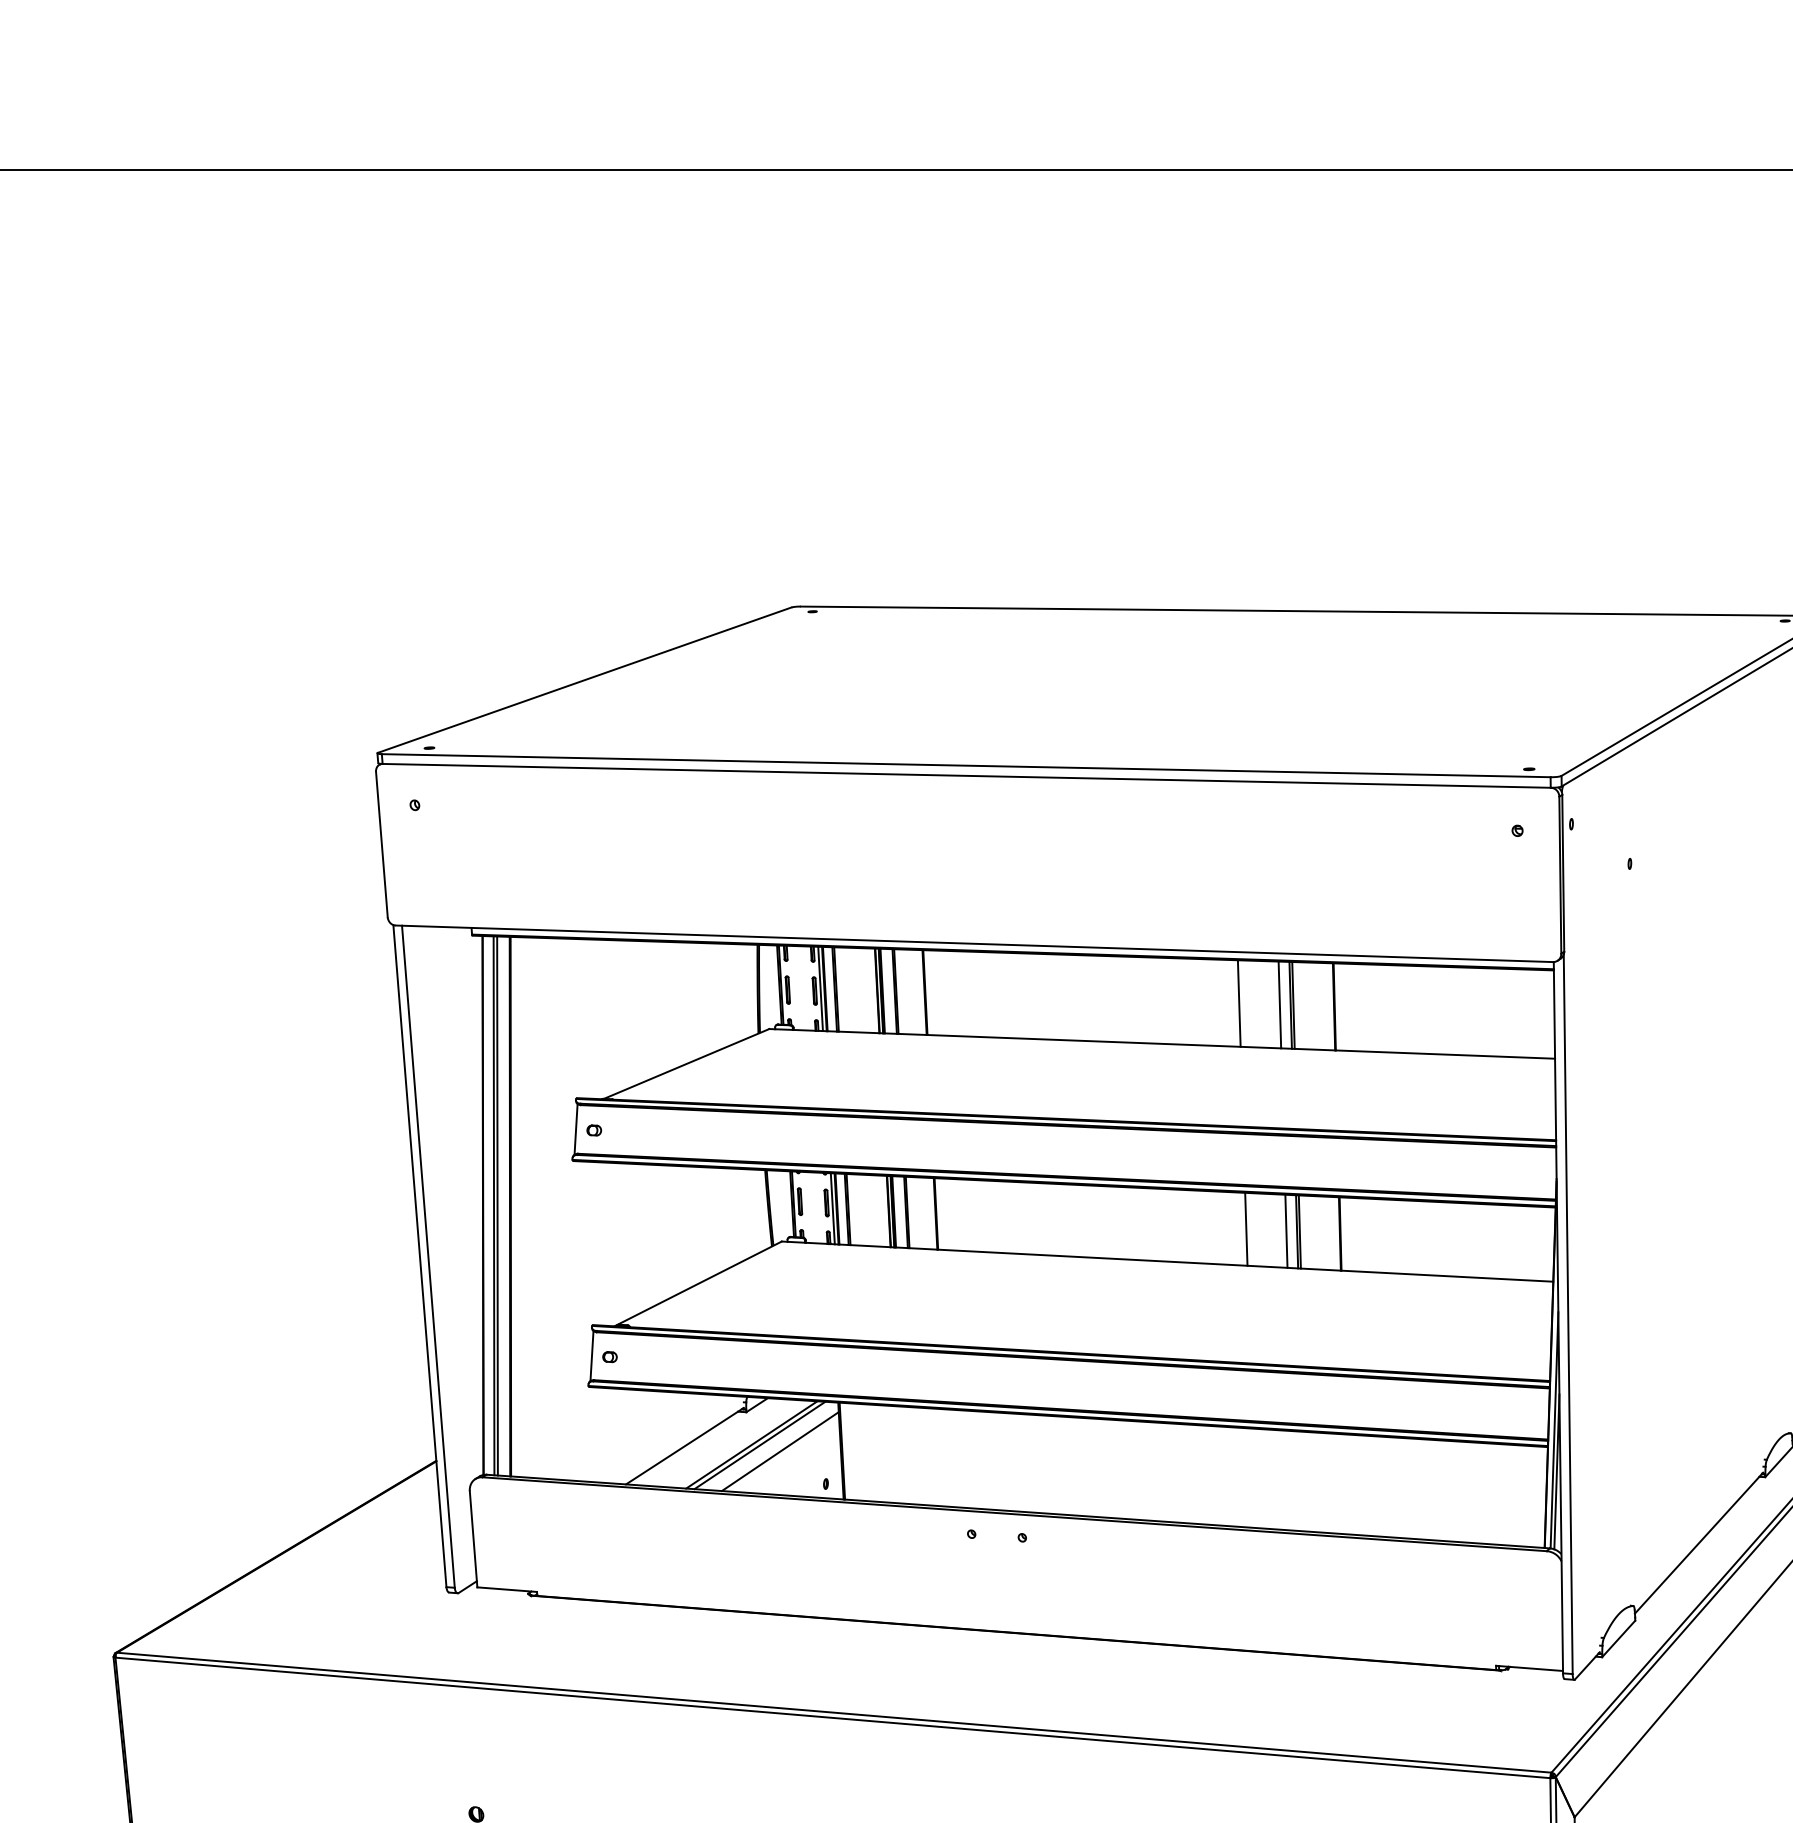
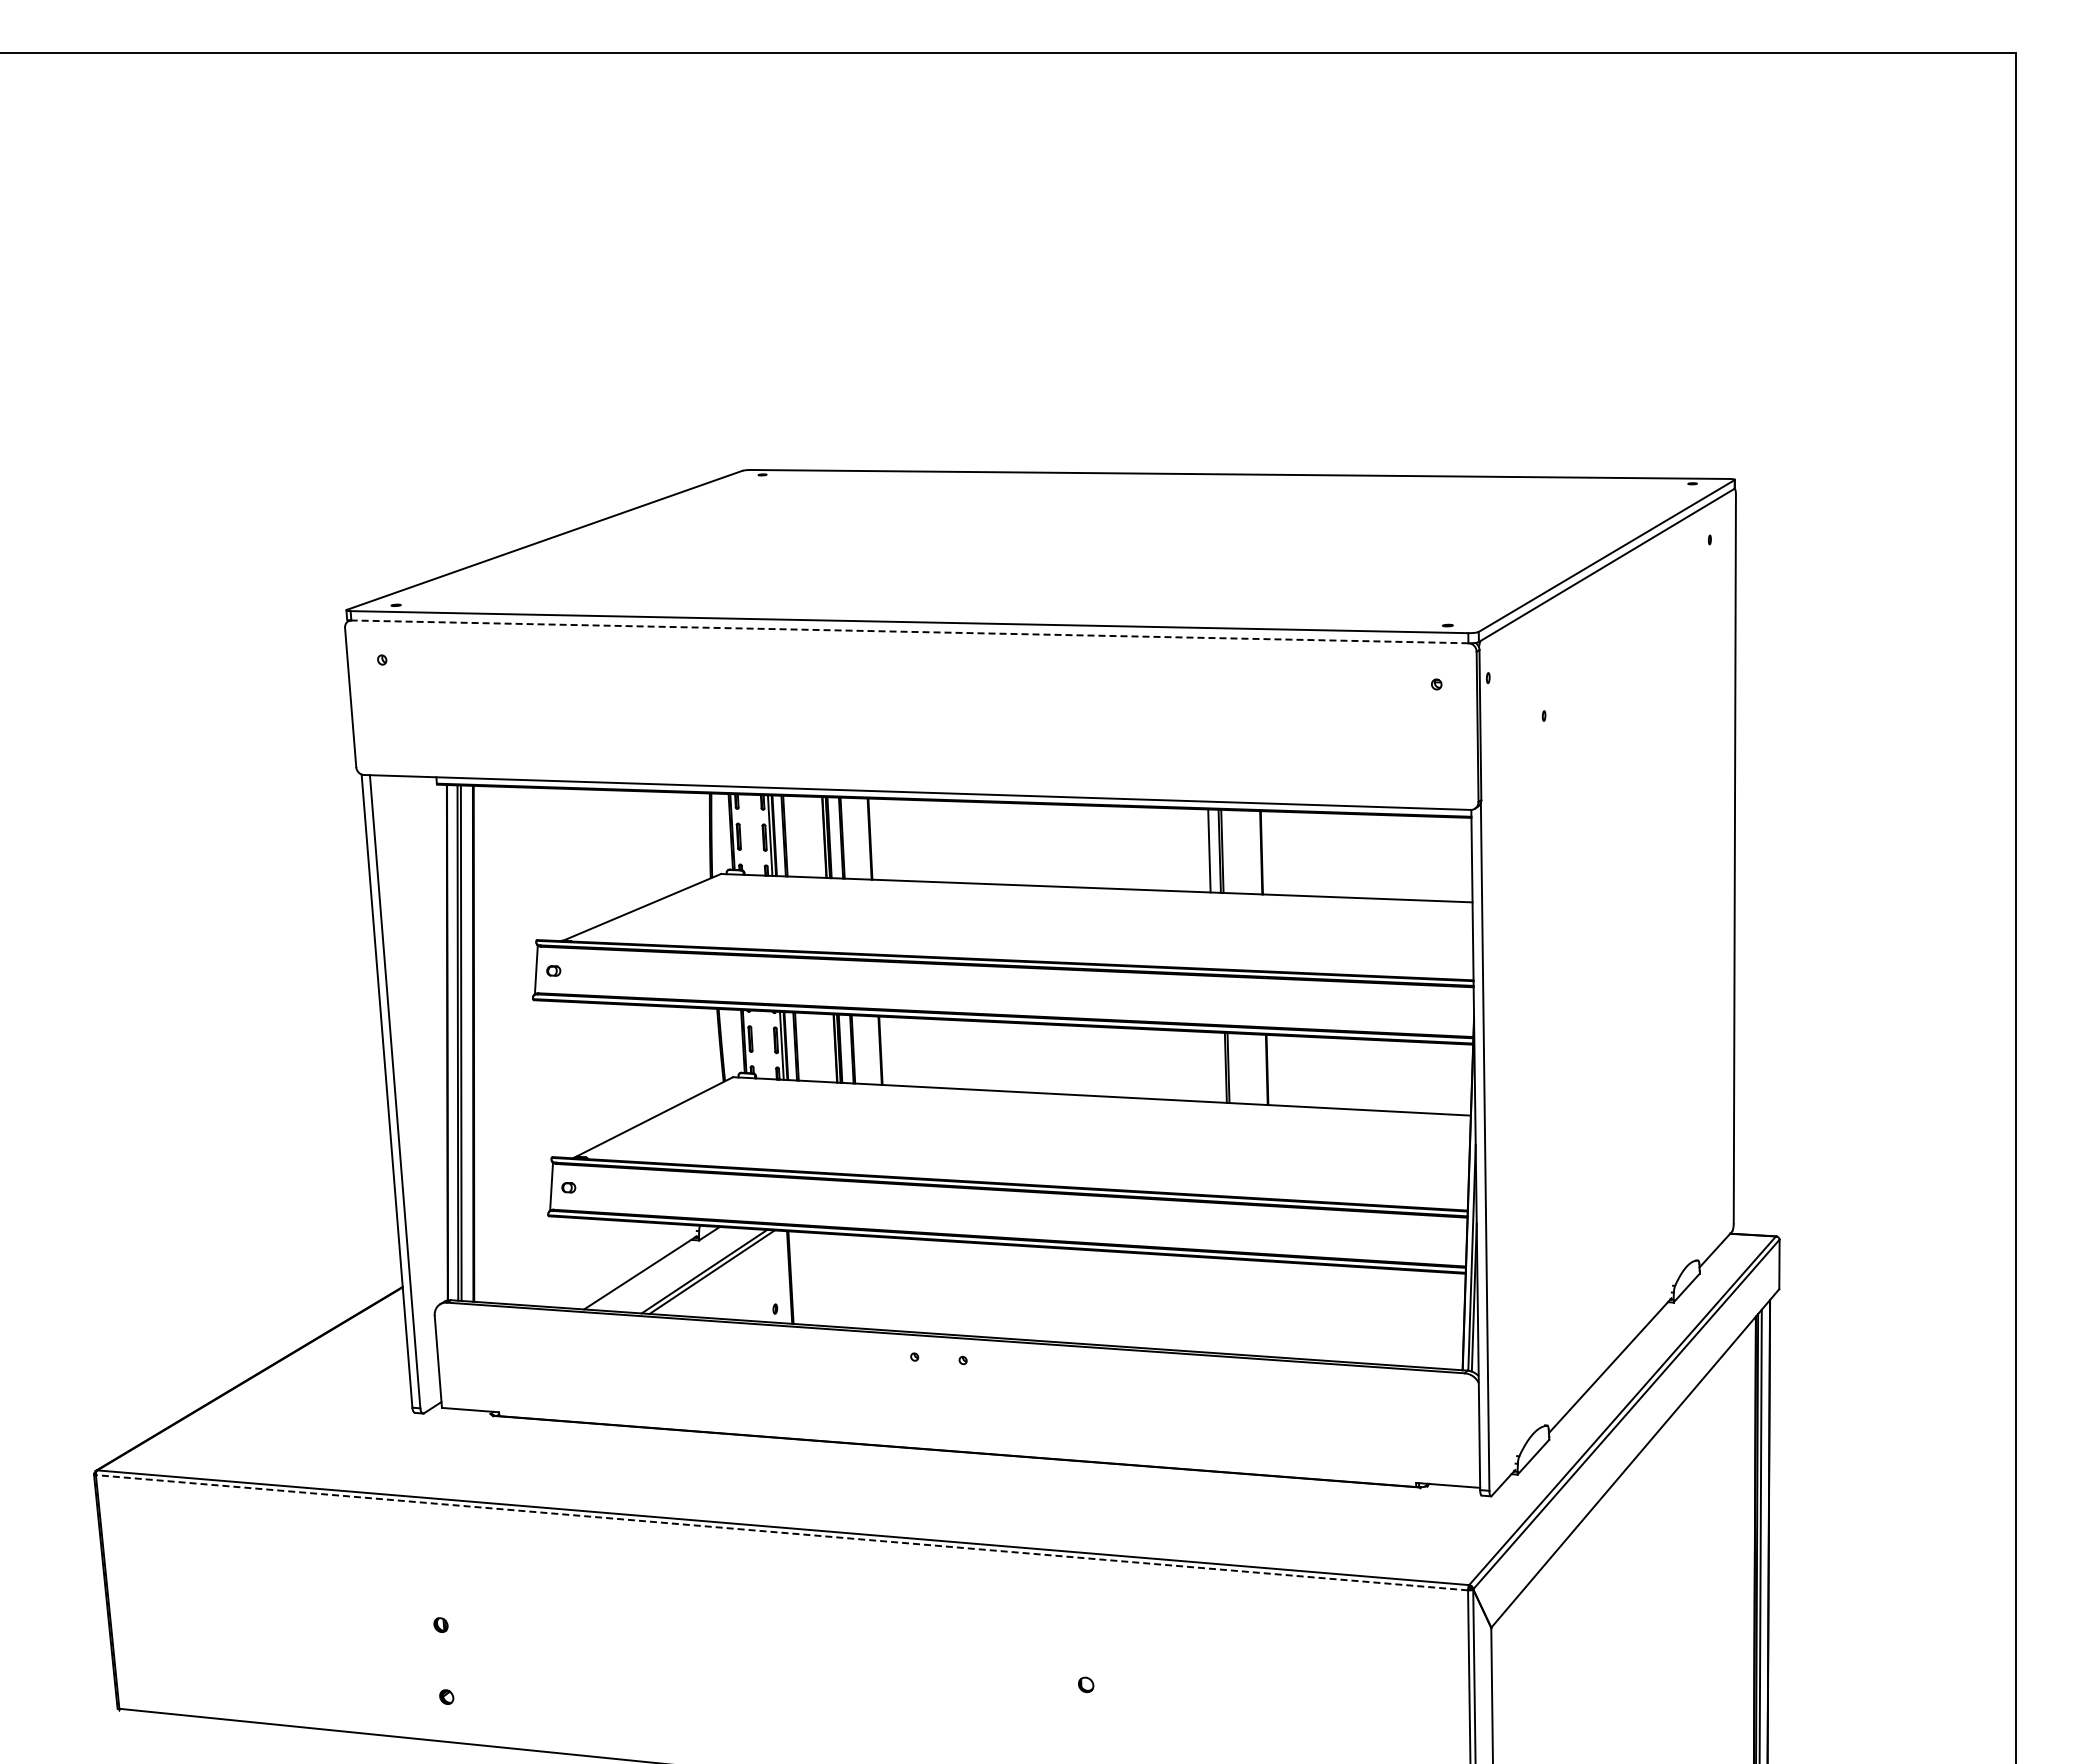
line: (966, 775) -> (909, 631), solid -> dashed
line: (1239, 1003) -> (1170, 849), removed
line: (1246, 1229) -> (1177, 1065), removed
line: (1286, 1231) -> (1215, 1067), removed
line: (780, 1450) -> (731, 1277), removed
line: (832, 1717) -> (781, 1532), solid -> dashed

